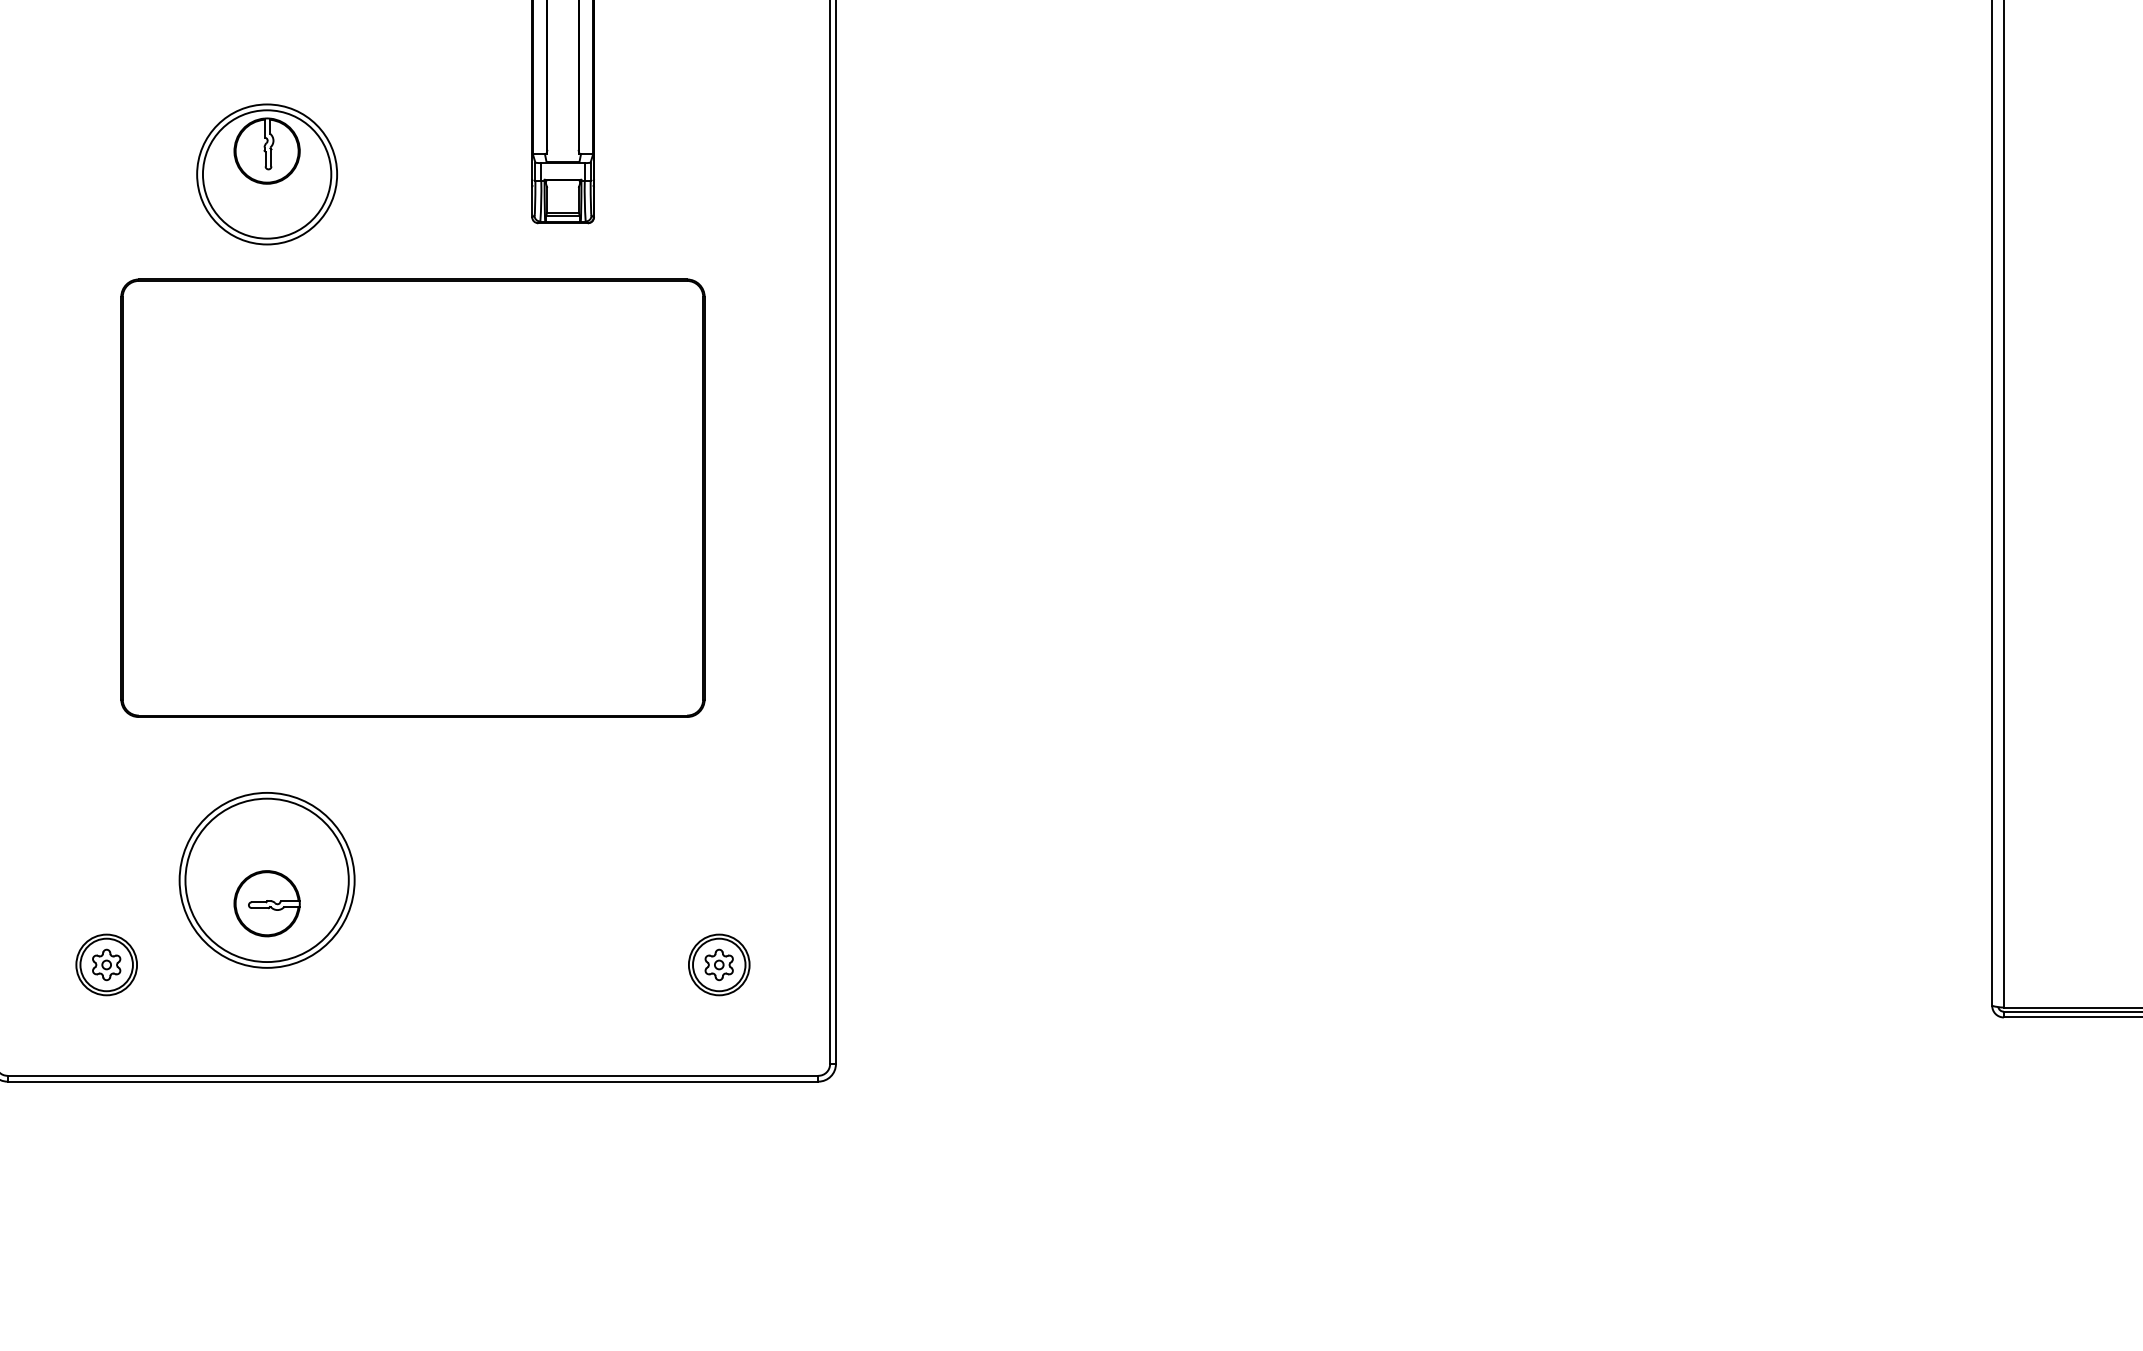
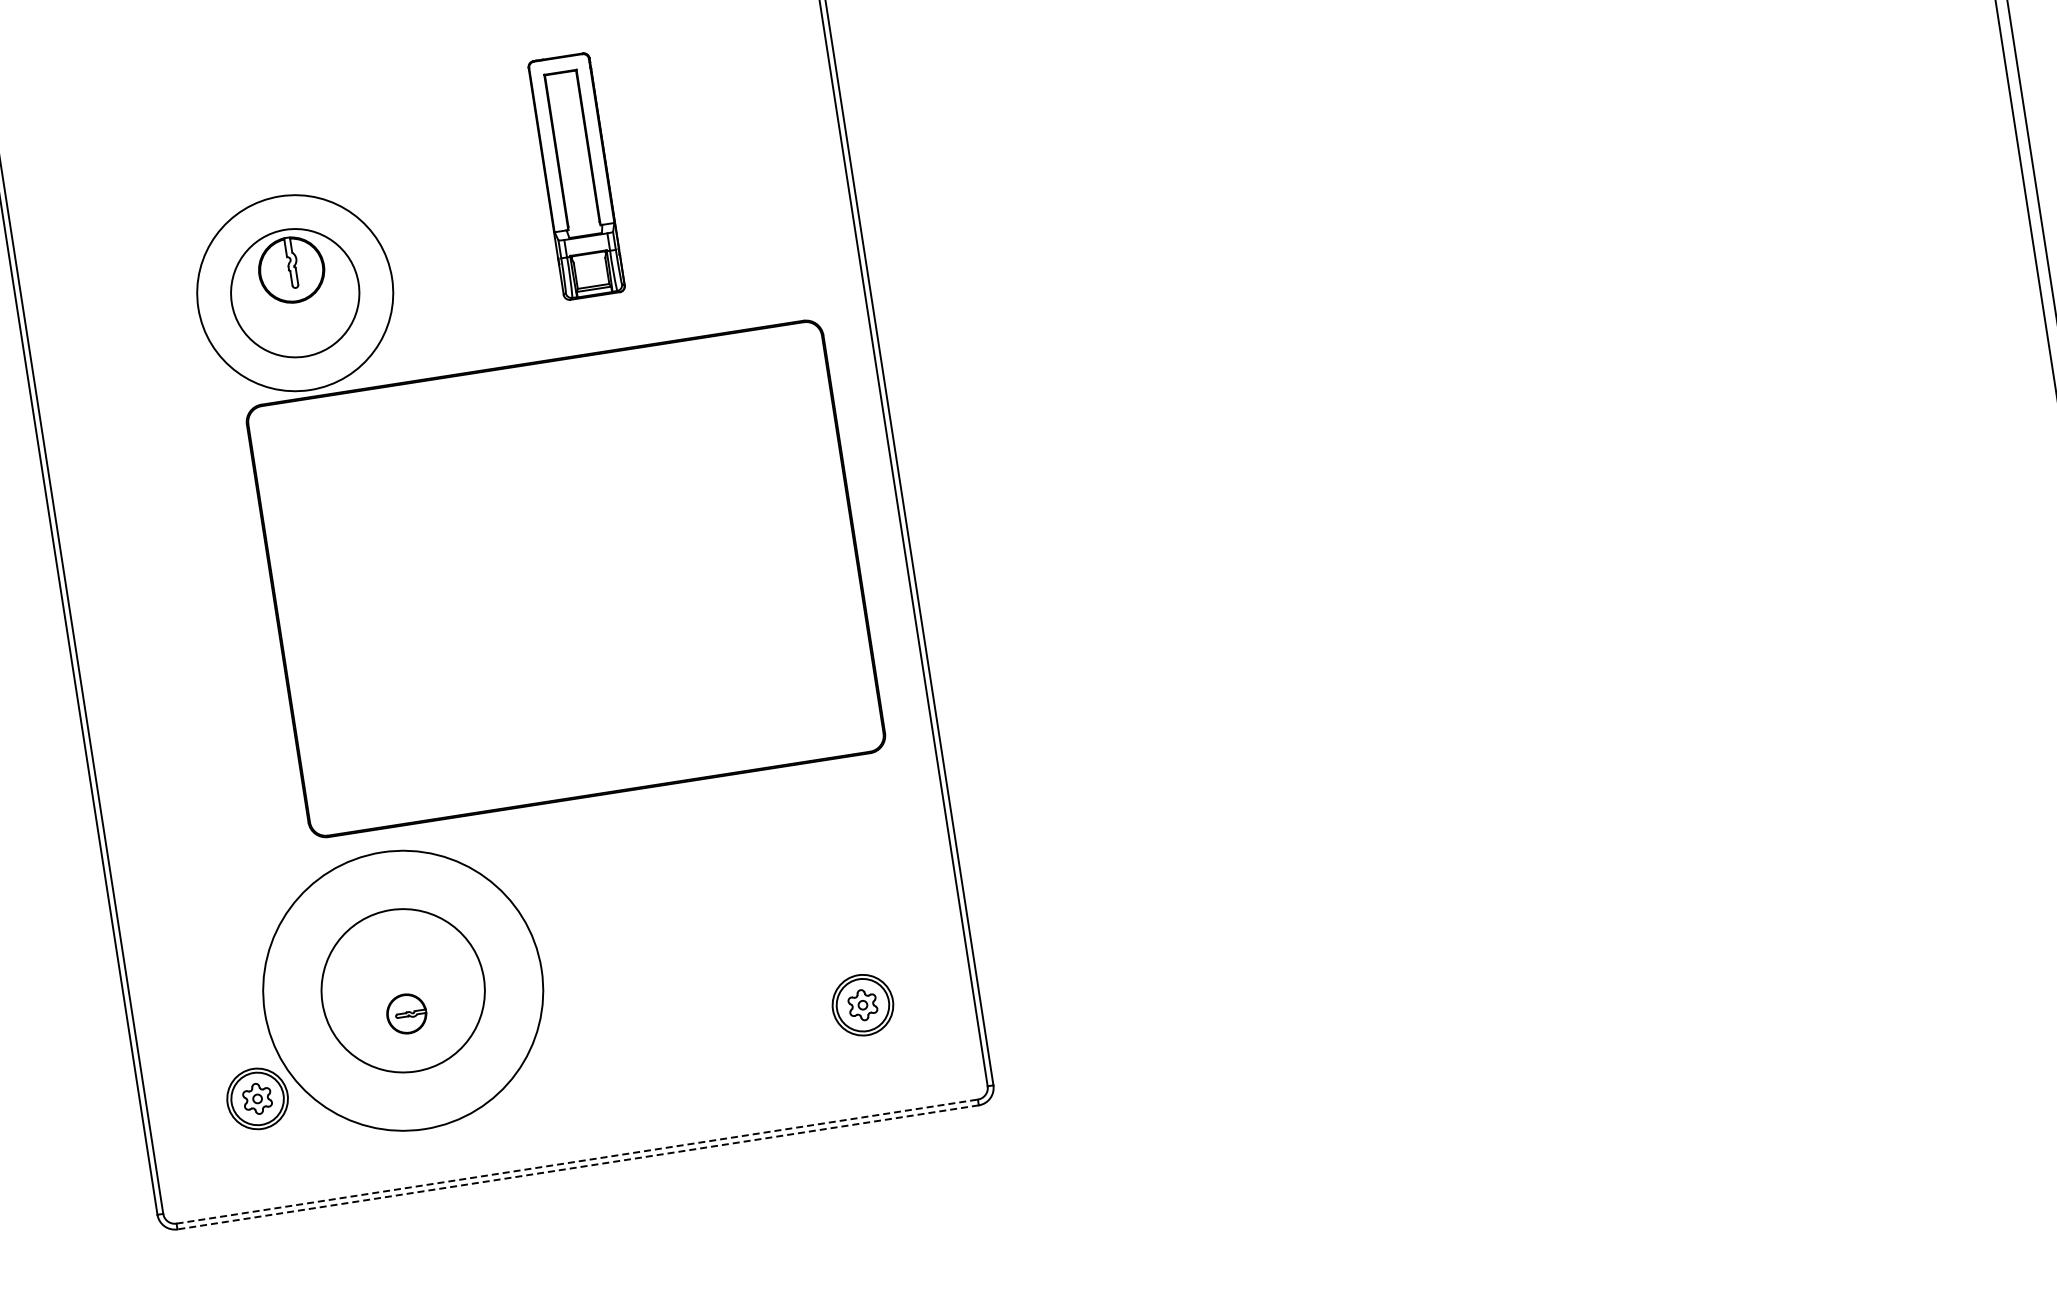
circle: (267, 174) -> (295, 293), size x1.4
part: (412, 497) -> (565, 578), moved
circle: (266, 879) -> (402, 990), size x1.6
part: (266, 903) -> (406, 1013), size x0.6
line: (413, 1075) -> (577, 1161), solid -> dashed
line: (412, 1081) -> (577, 1167), solid -> dashed

